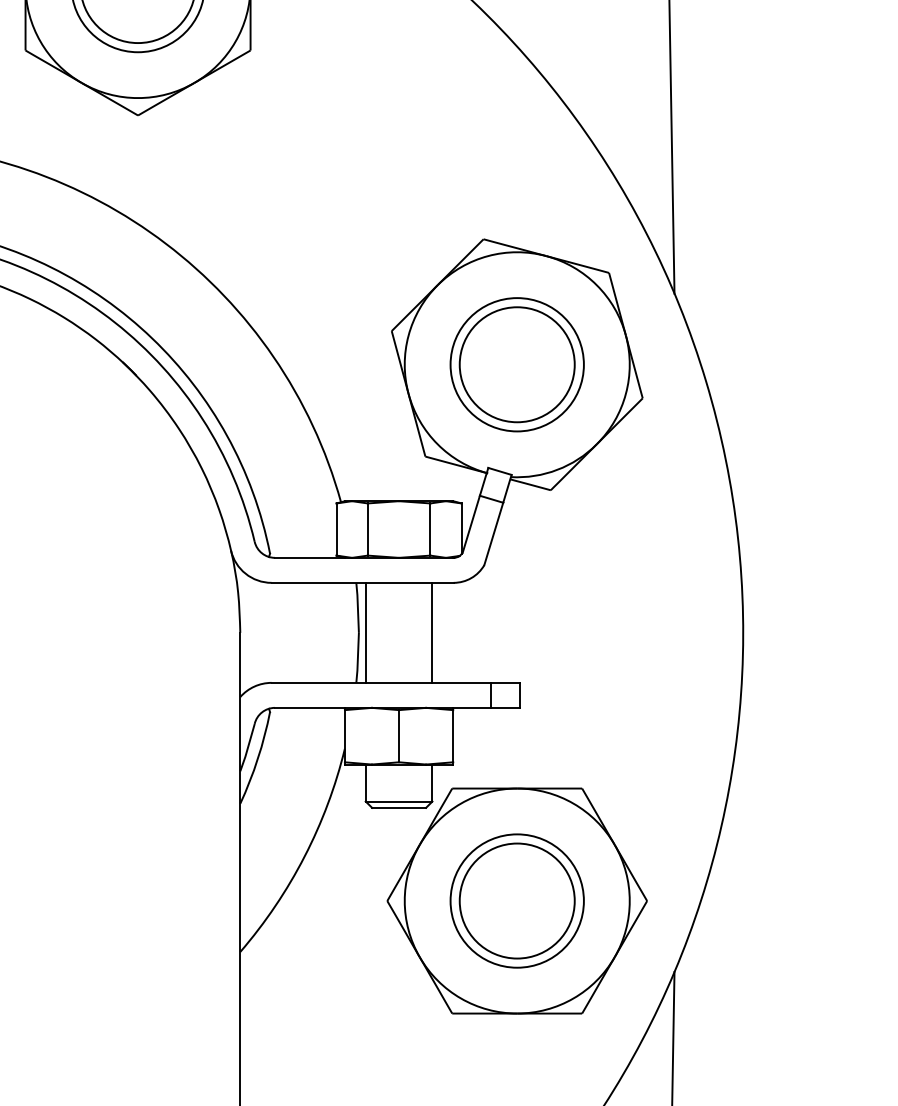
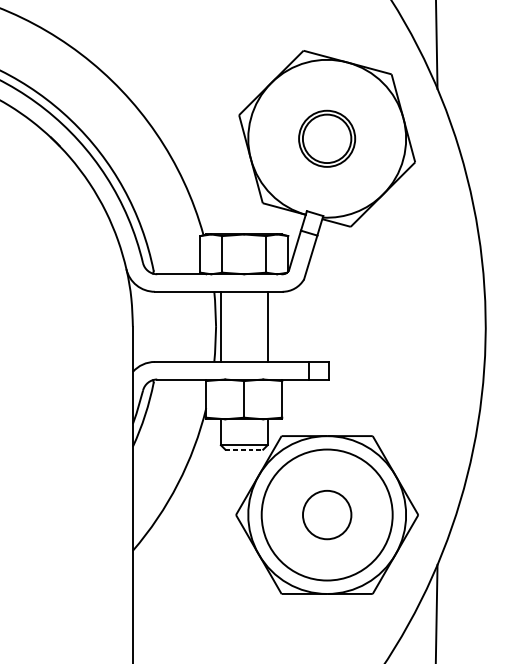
part: (516, 364) -> (326, 138), size x0.6
line: (399, 807) -> (244, 449), solid -> dashed
circle: (516, 900) -> (326, 514), size x0.6
circle: (516, 900) -> (326, 514), size x1.4

